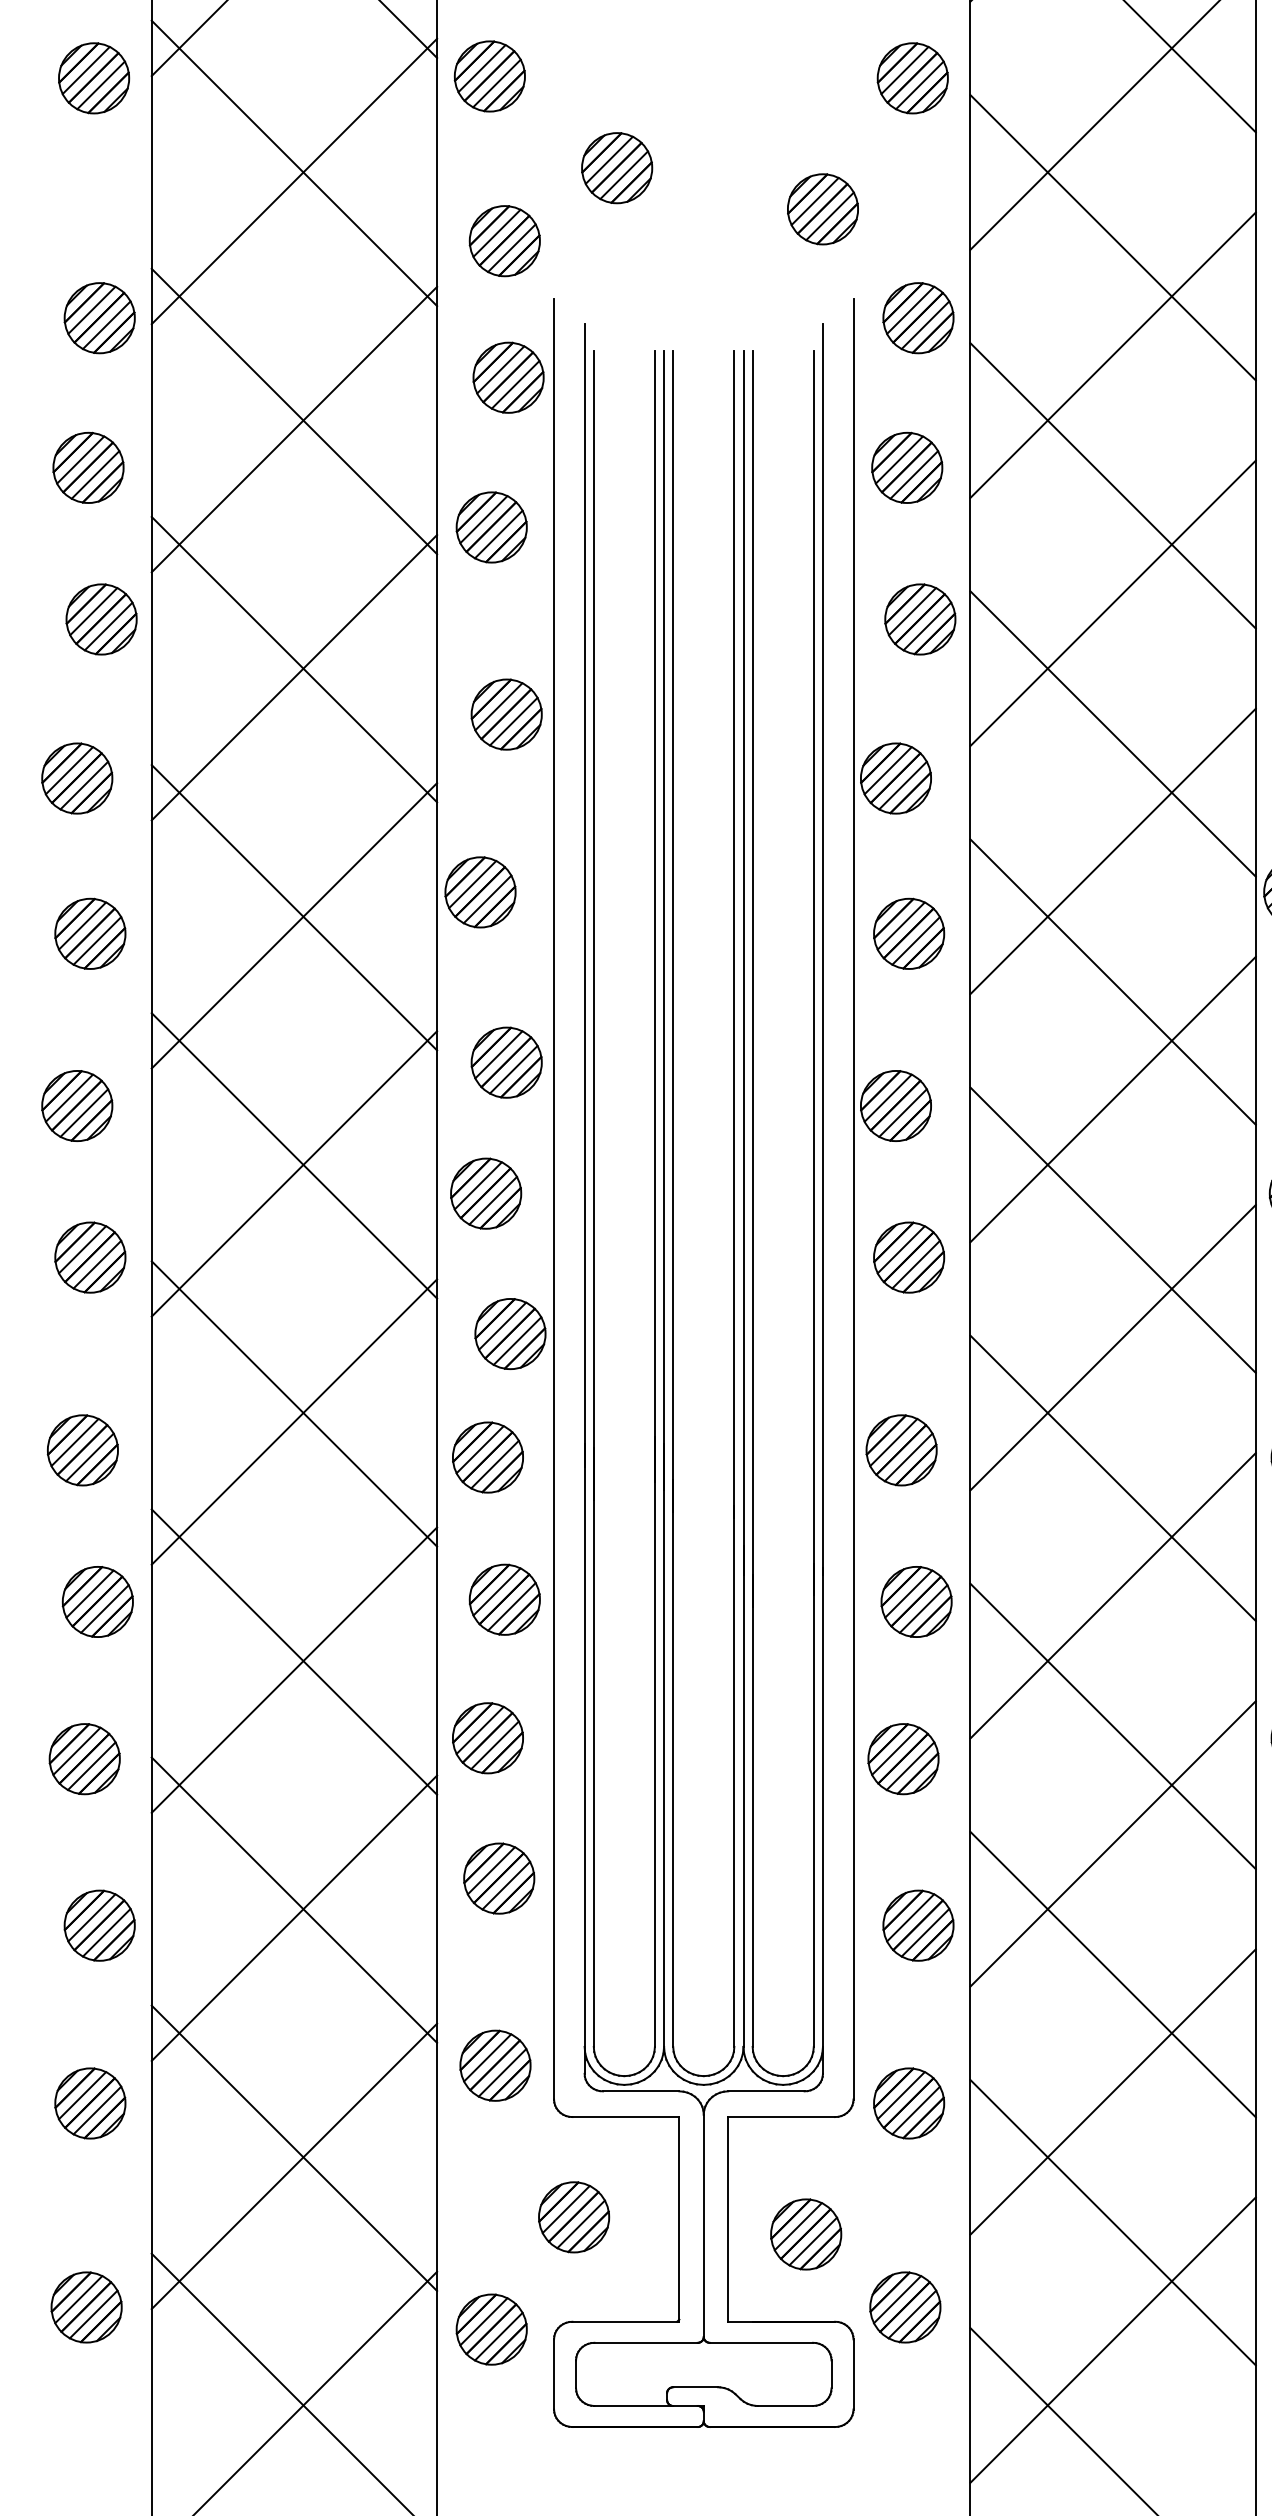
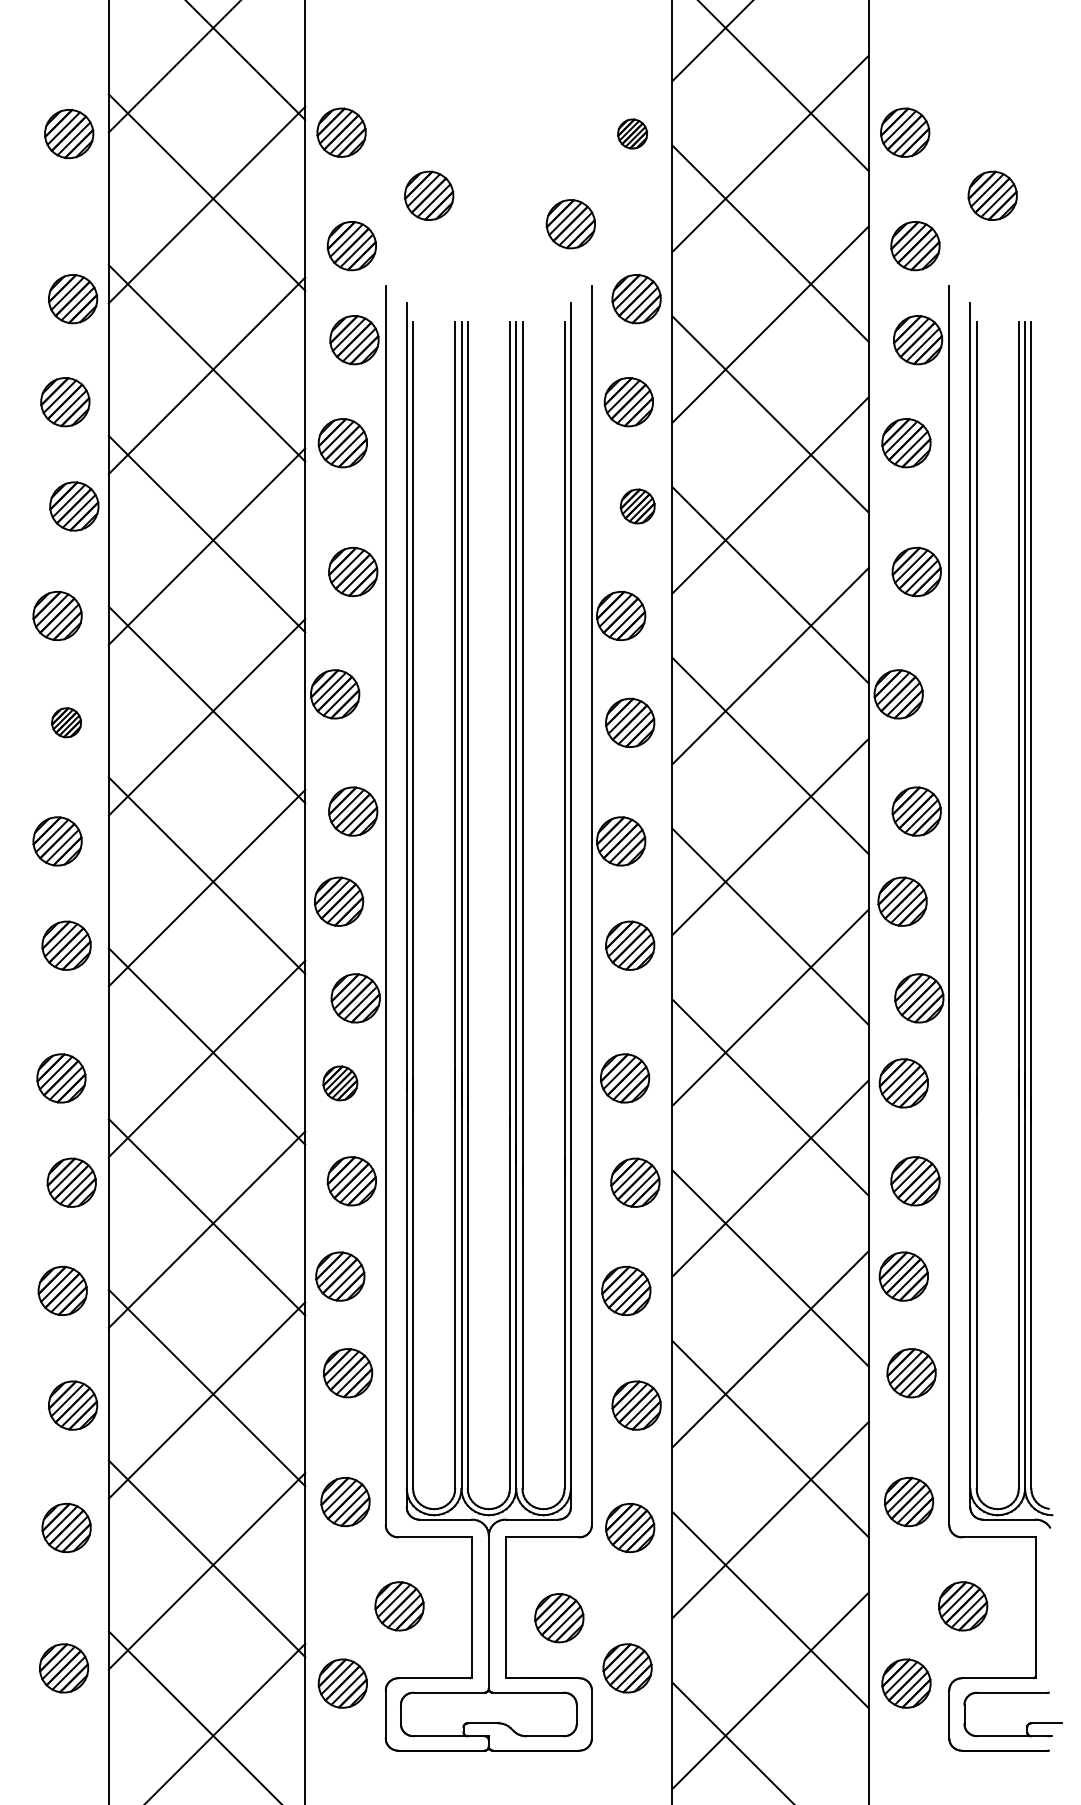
part: (912, 77) -> (632, 133), size x0.6
part: (919, 619) -> (637, 506), size x0.7
part: (90, 933) -> (66, 722), size x0.6
part: (488, 1457) -> (340, 1083), size x0.7

